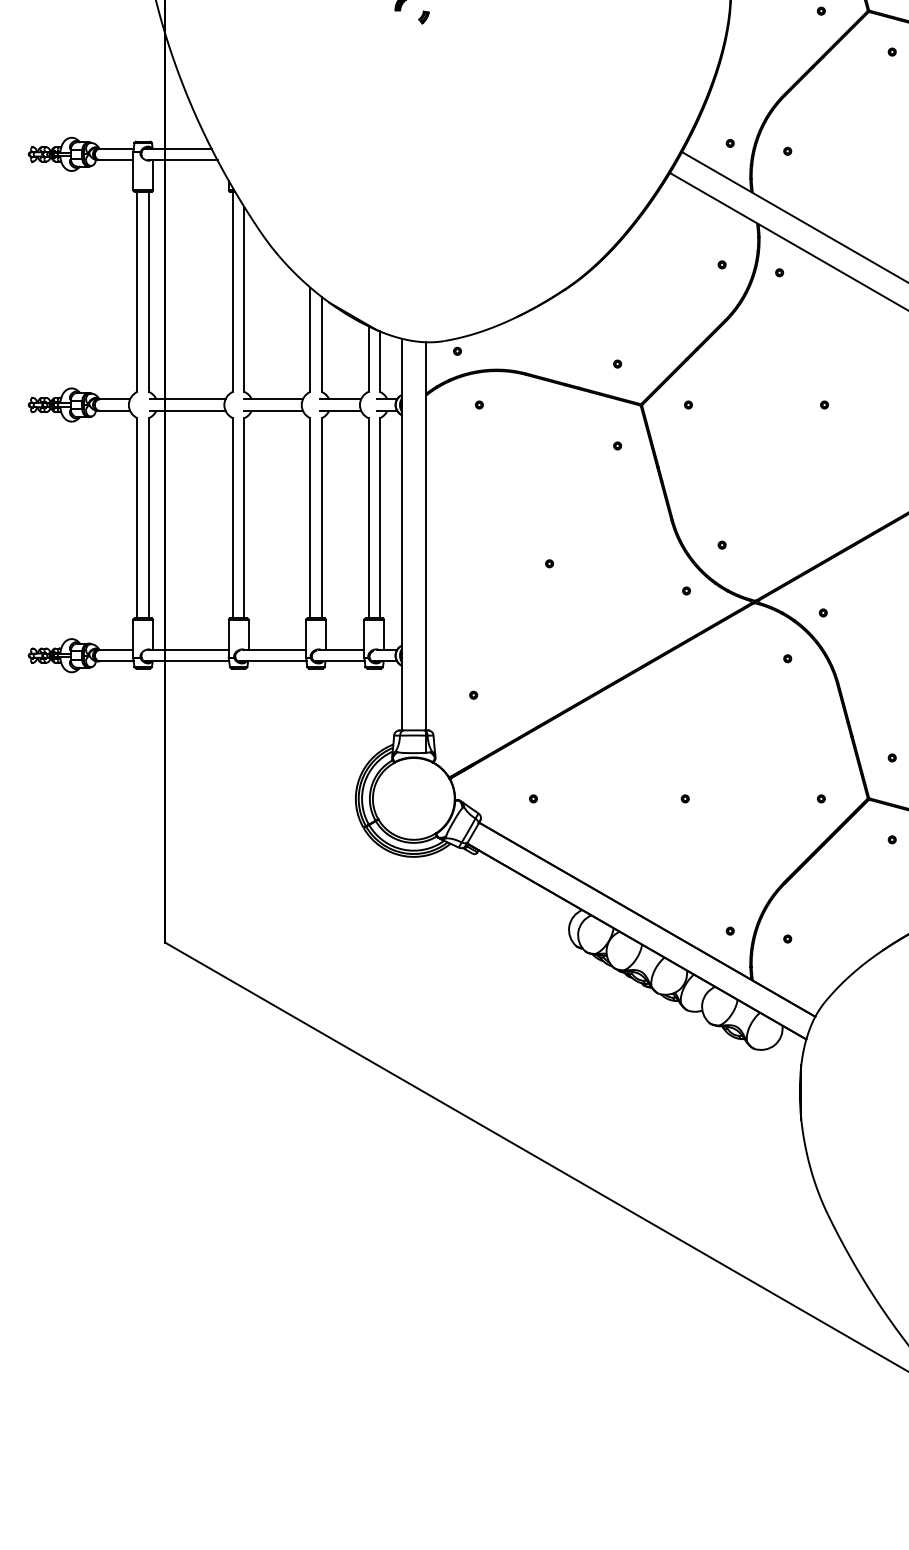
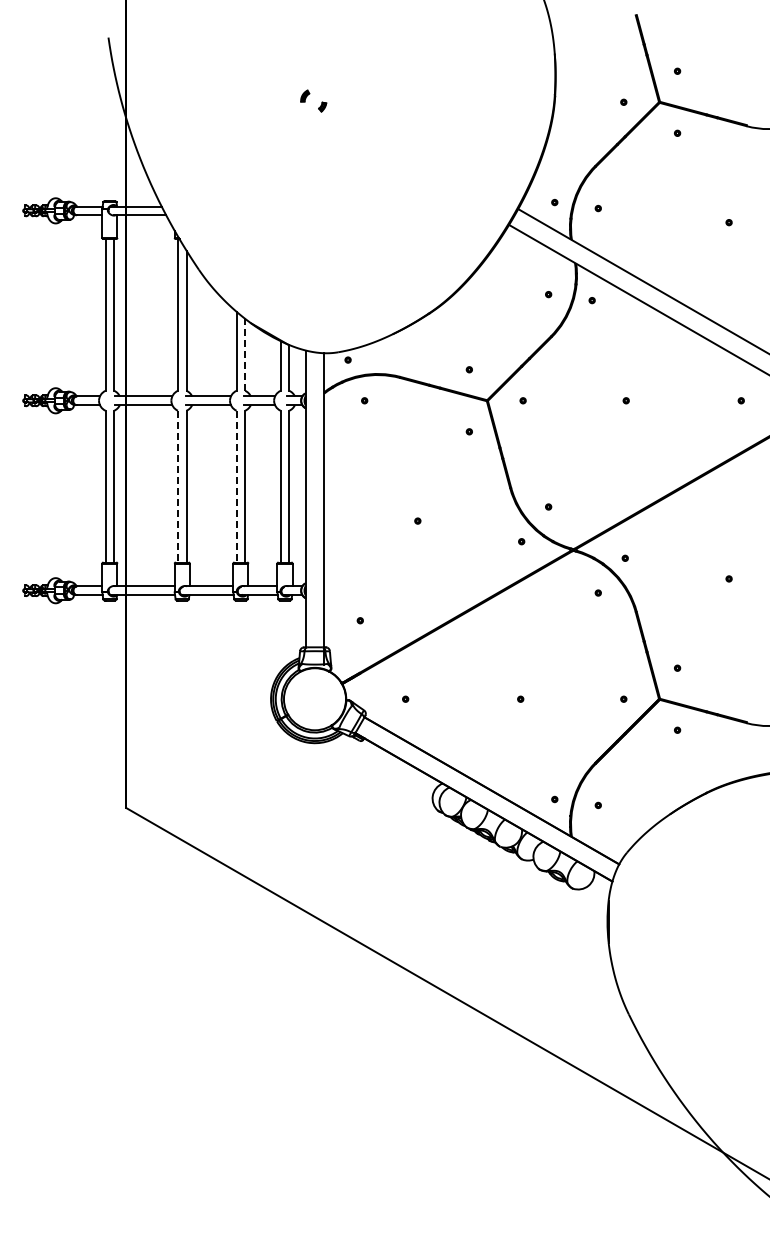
line: (322, 343) -> (245, 354), solid -> dashed
line: (232, 518) -> (177, 486), solid -> dashed
line: (310, 518) -> (236, 486), solid -> dashed

